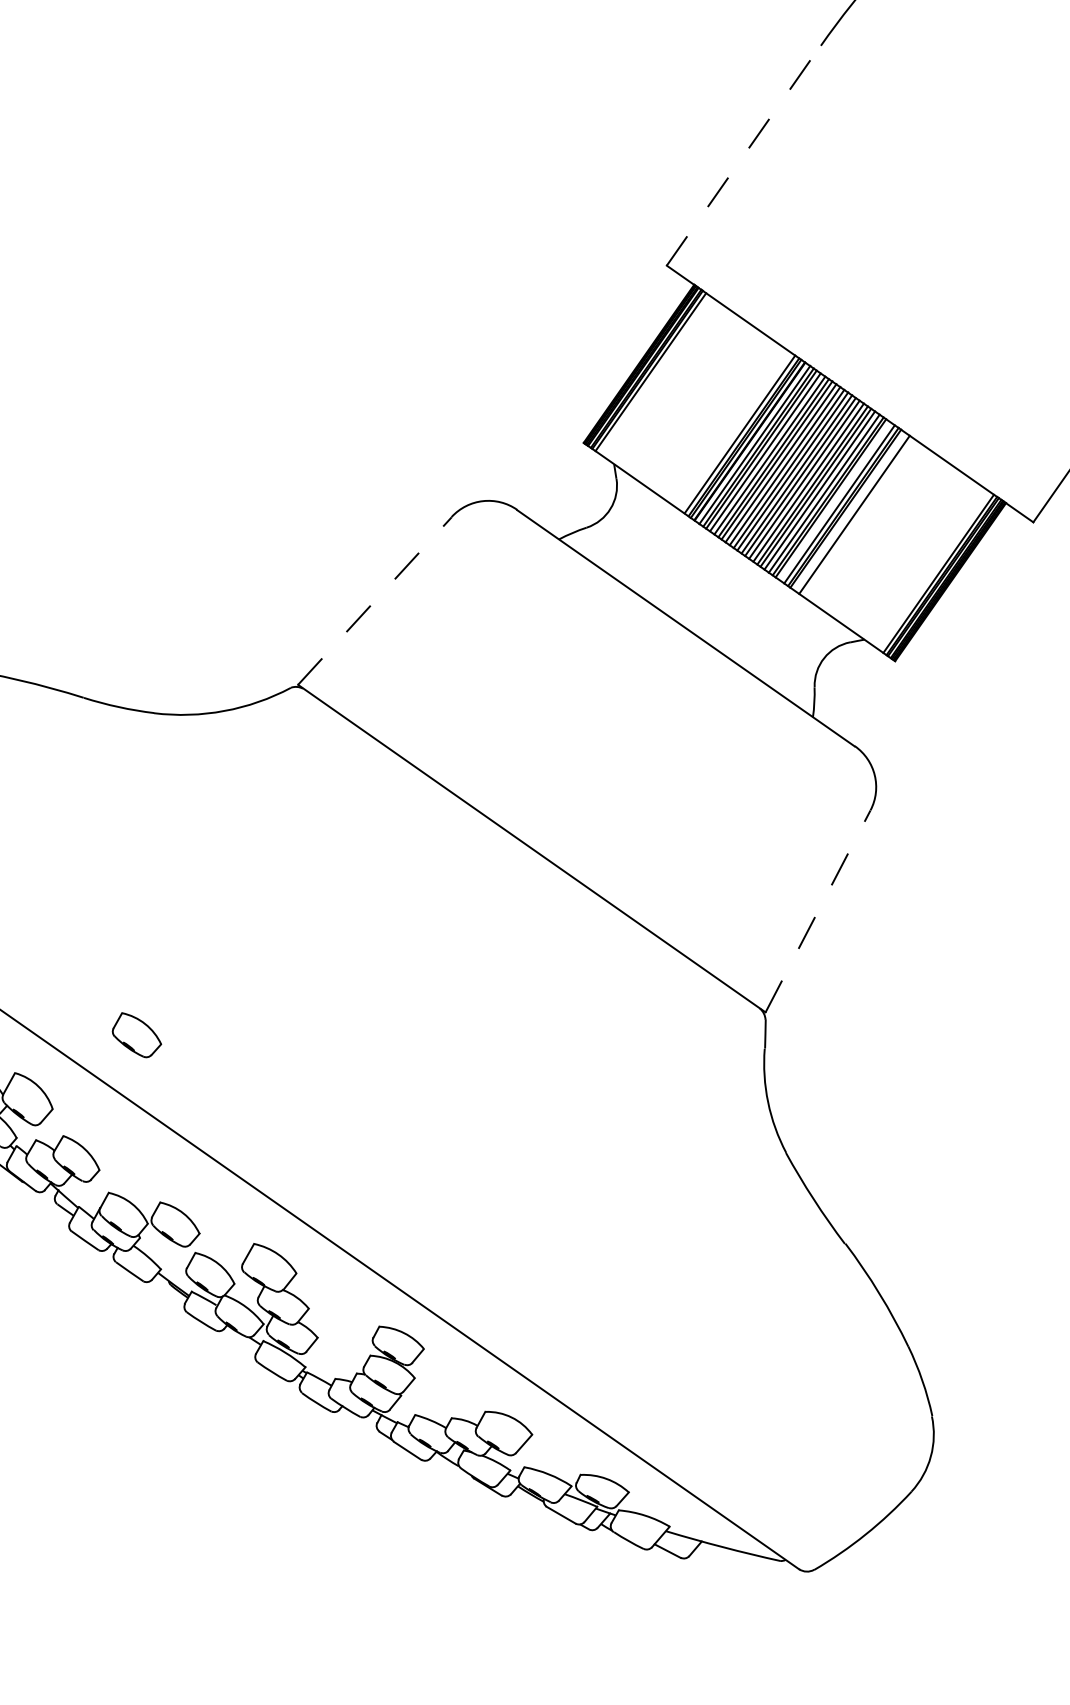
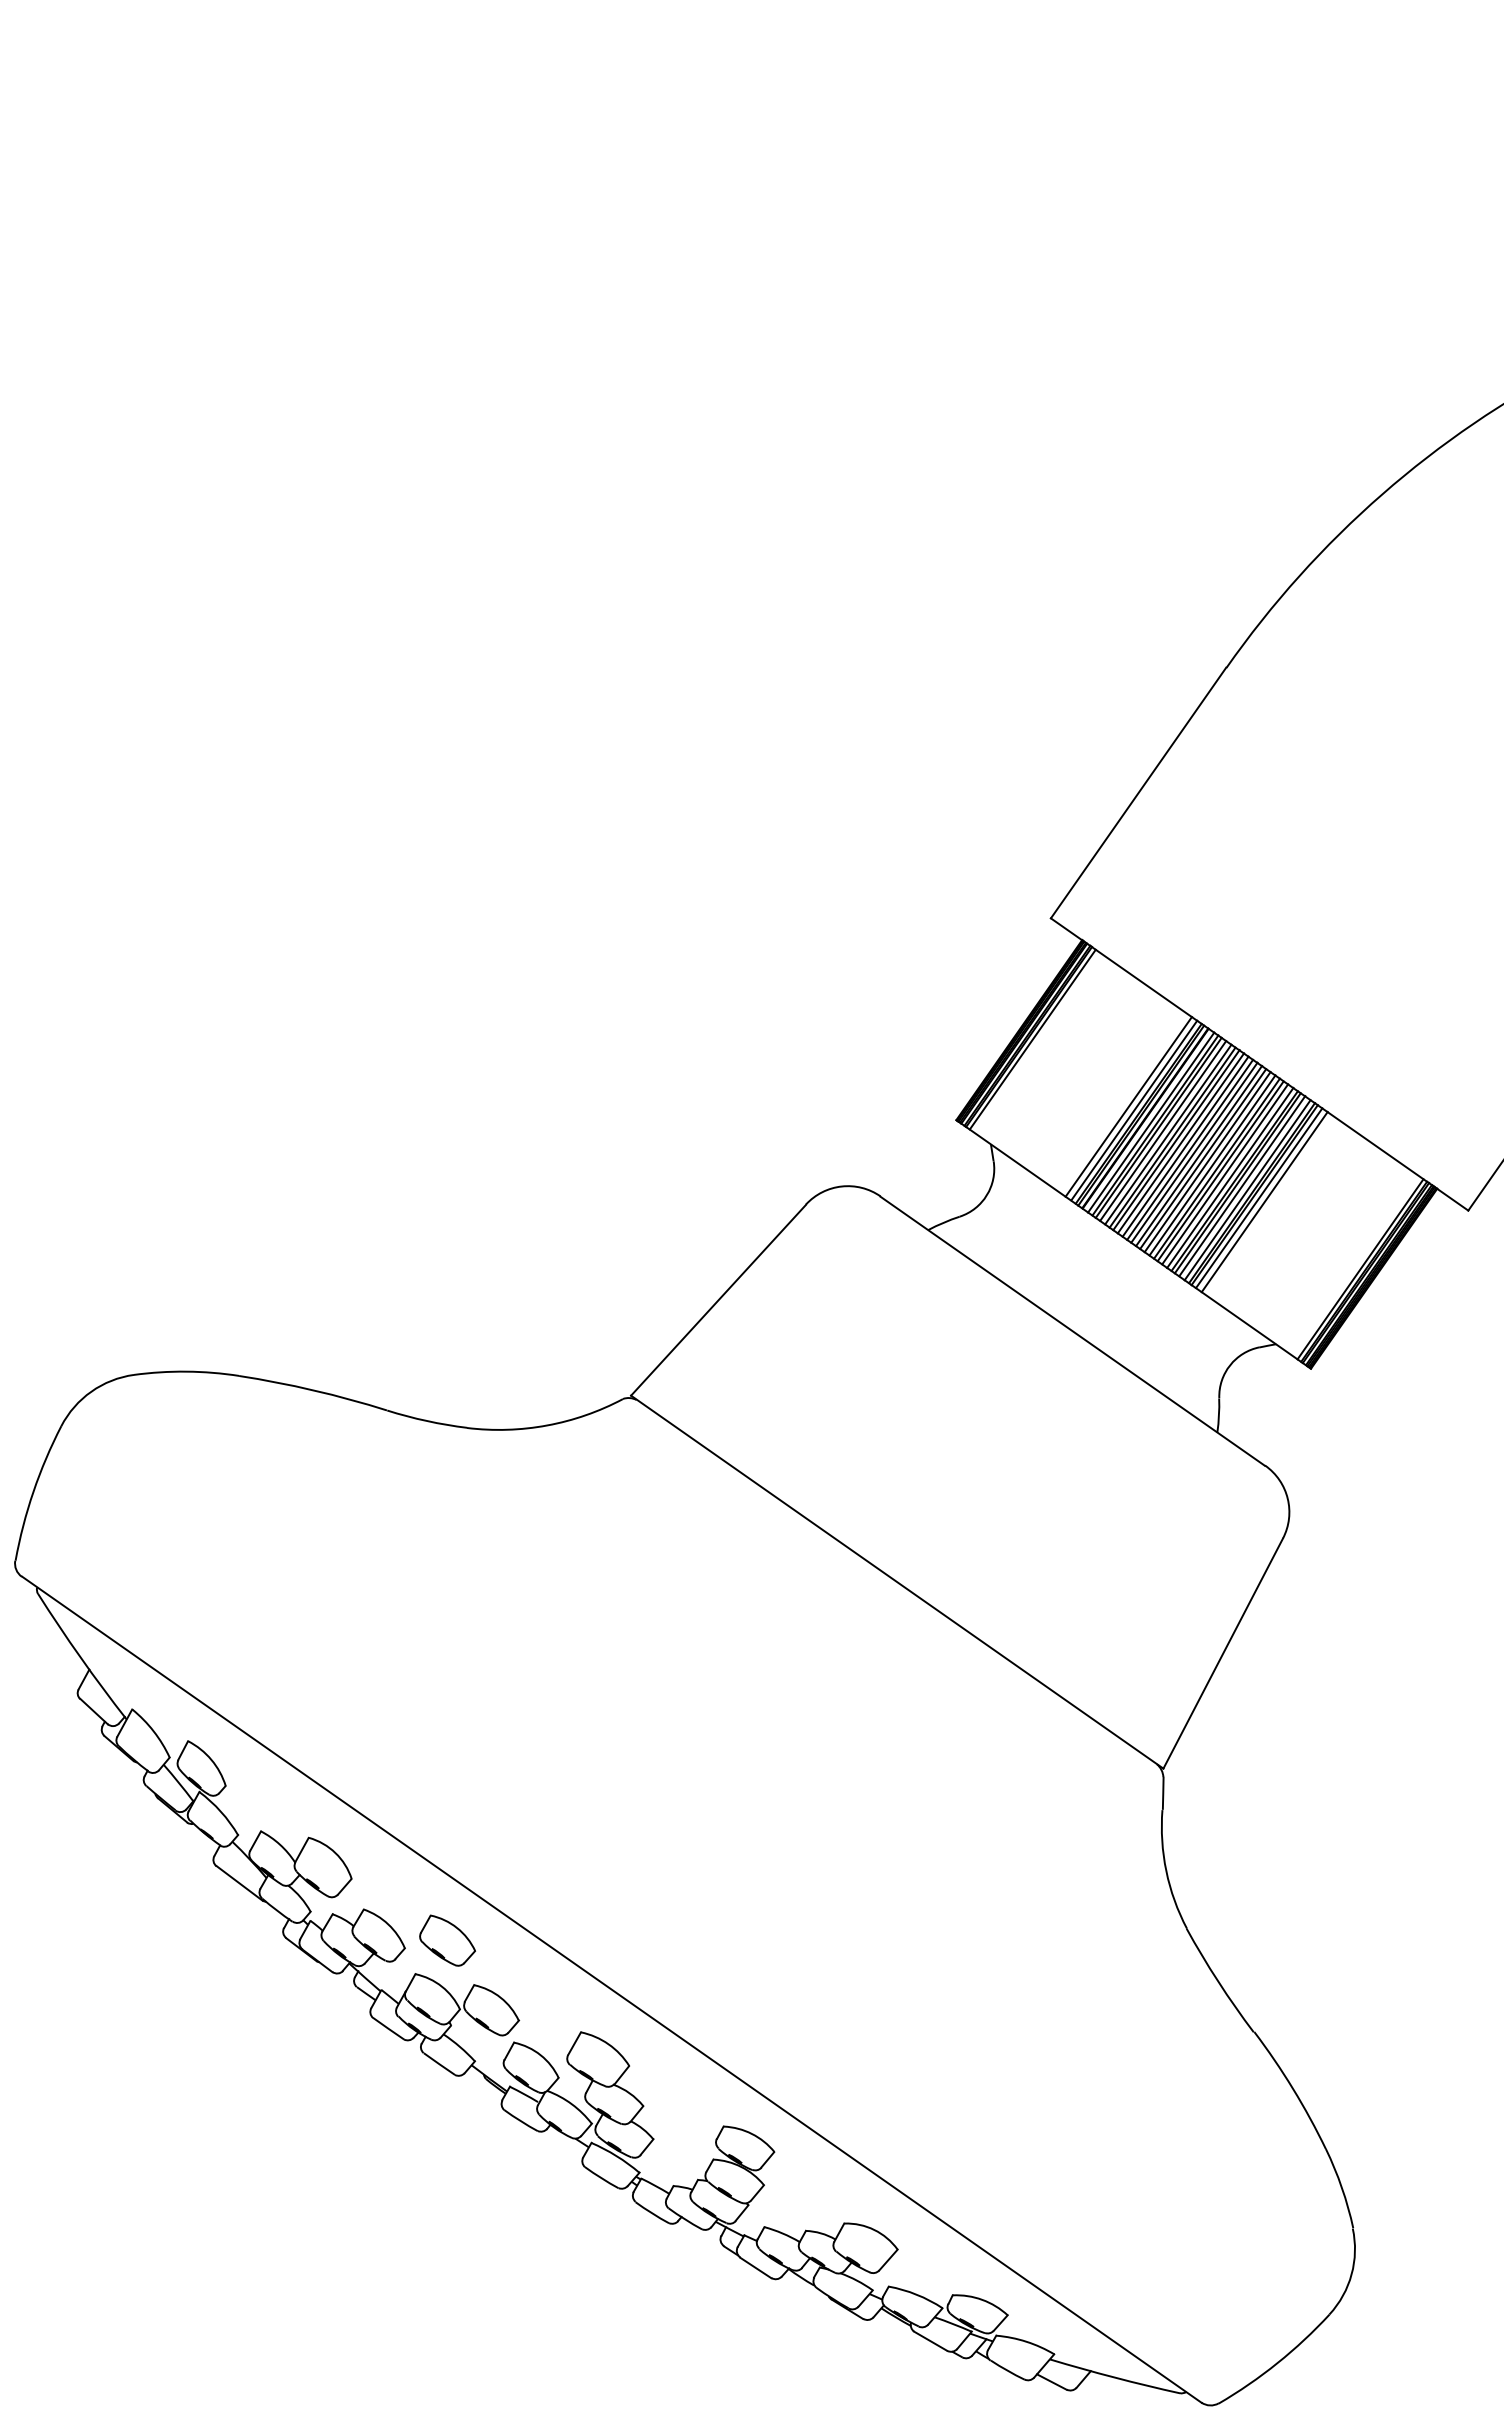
line: (743, 156) -> (1138, 793), dashed -> solid
line: (734, 430) -> (1128, 1106), added
line: (835, 501) -> (1242, 1186), added
line: (849, 511) -> (1259, 1198), added
line: (374, 600) -> (718, 1299), dashed -> solid
line: (818, 911) -> (1223, 1653), dashed -> solid
part: (136, 1035) -> (447, 1940), moved

